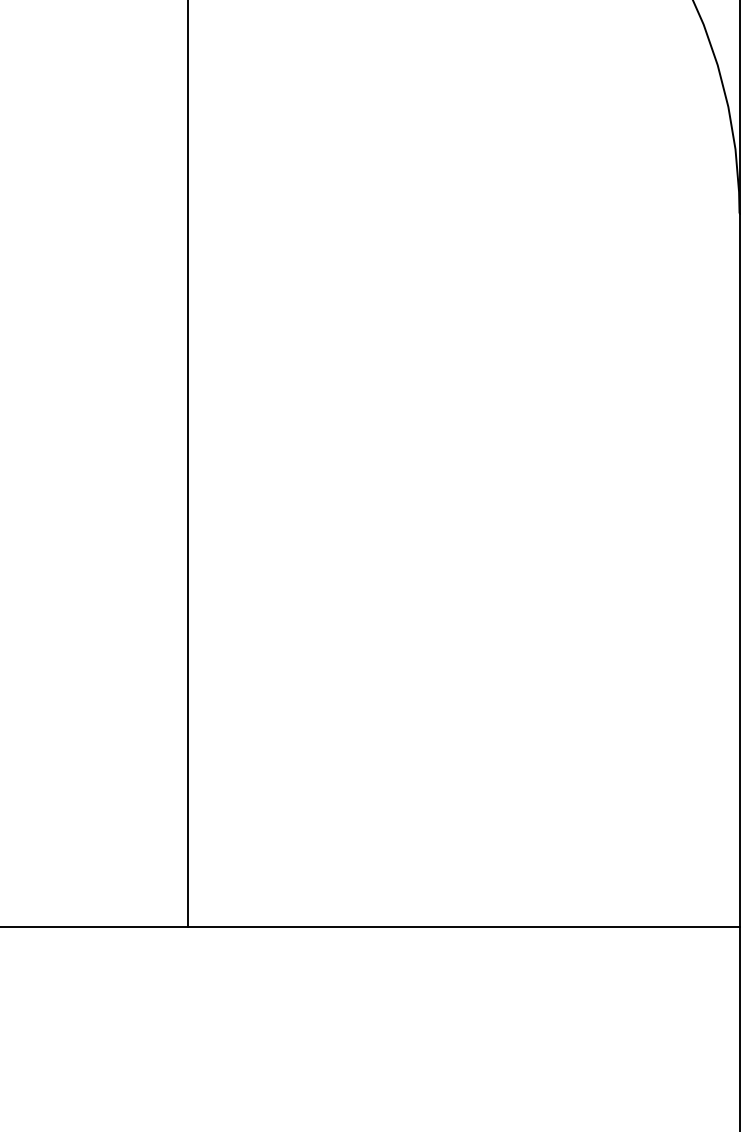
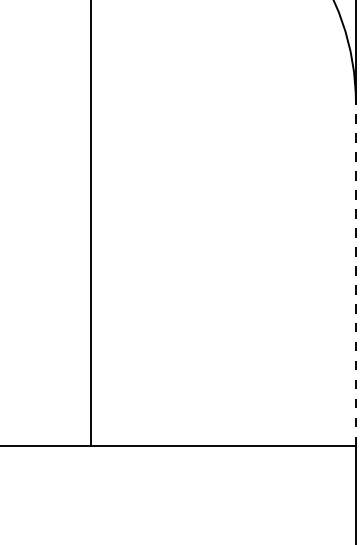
line: (738, 570) -> (355, 274), solid -> dashed

